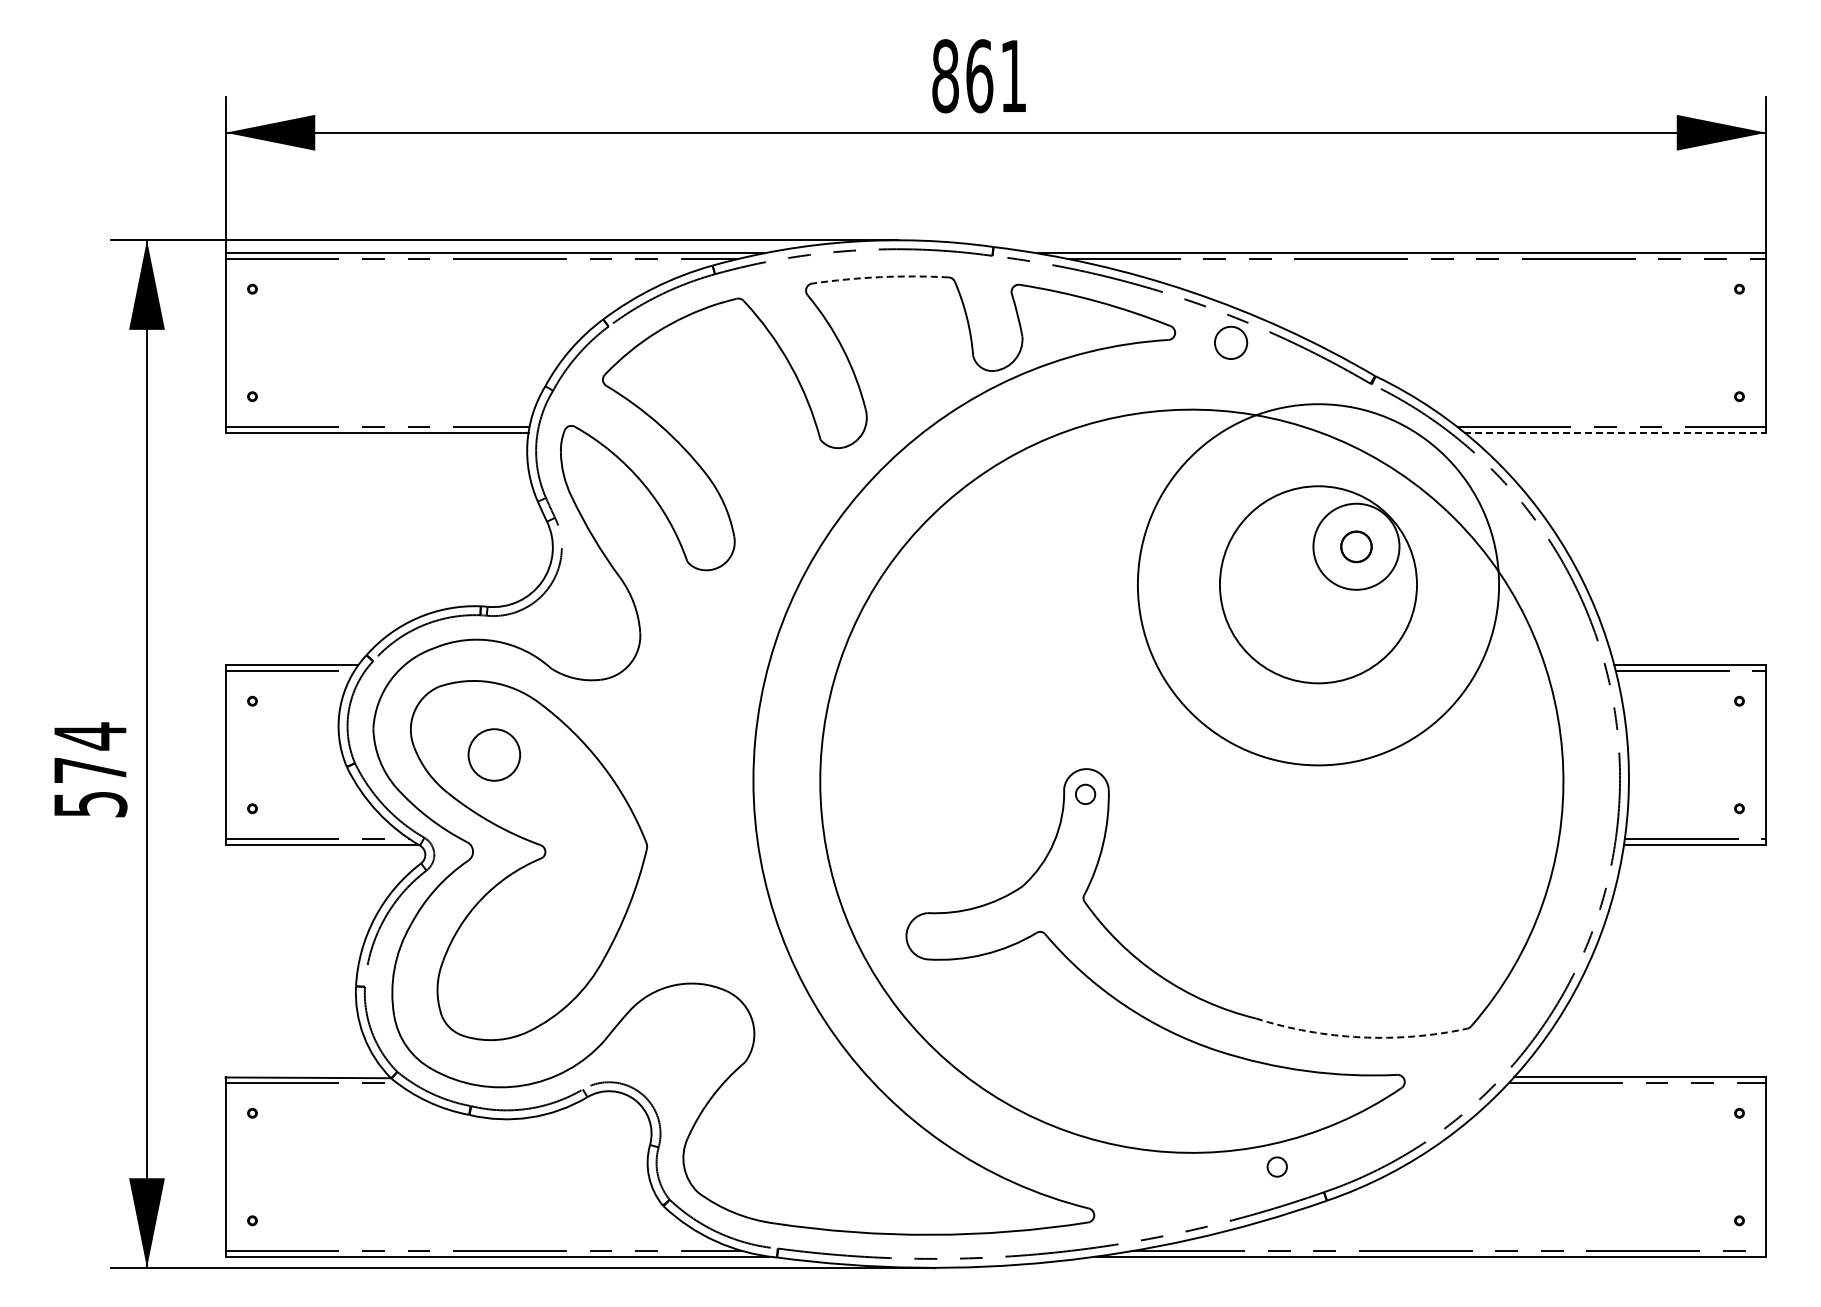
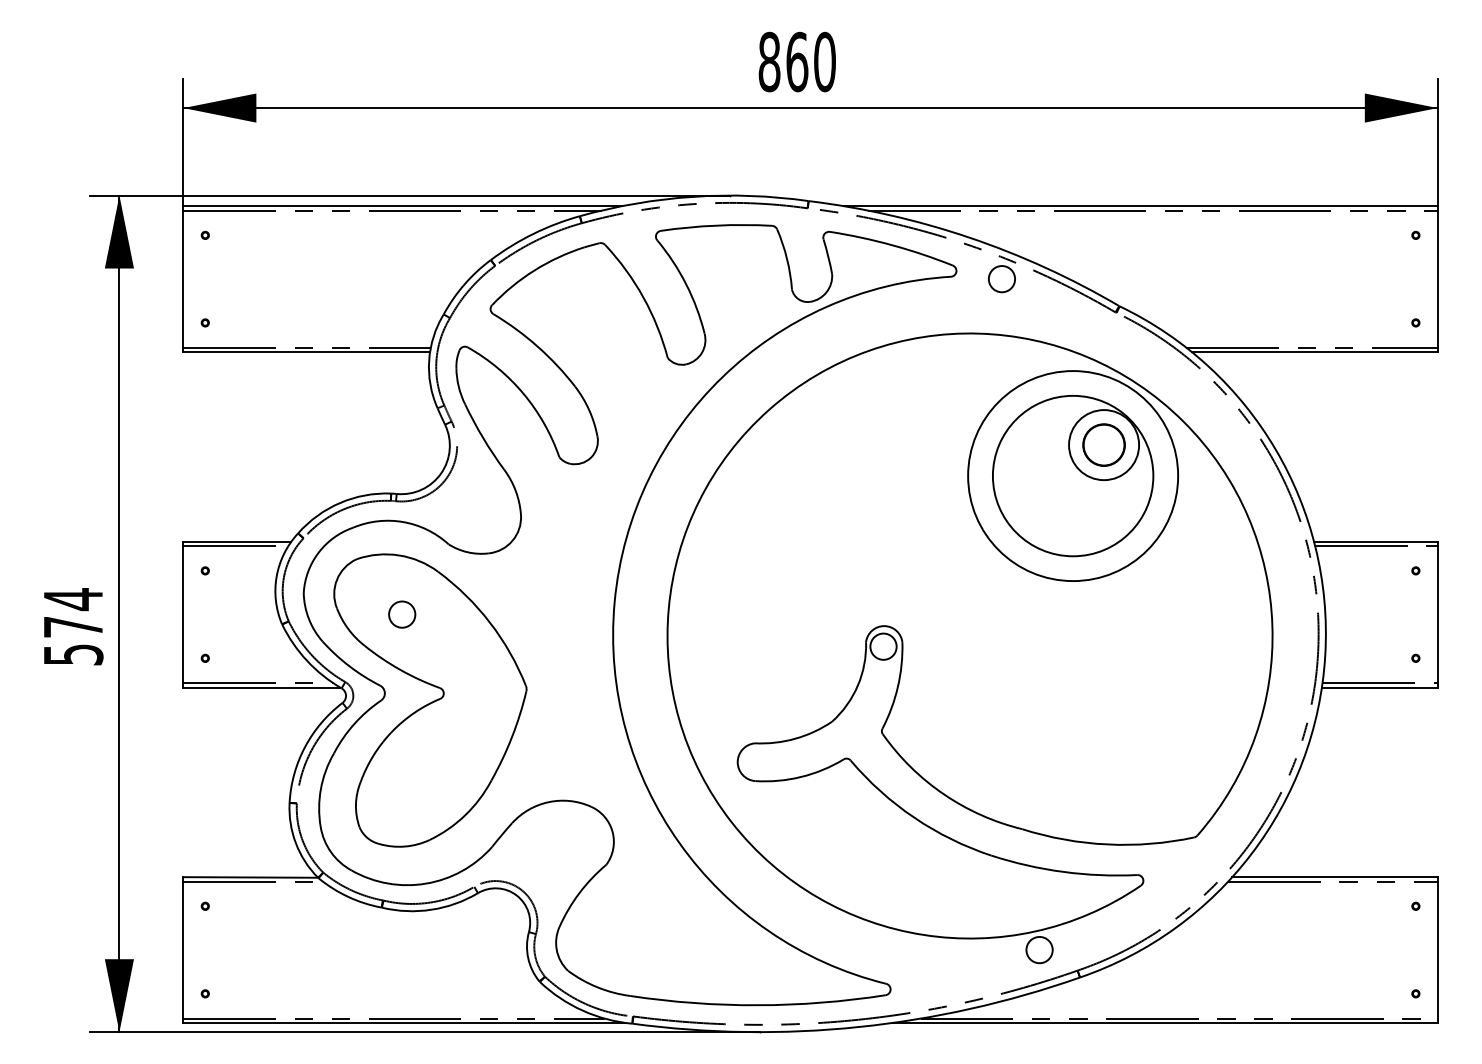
text: (1013, 76) -> (824, 62), 861 -> 860
arc: (880, 277) -> (716, 225), dashed -> solid
line: (1615, 432) -> (1314, 352), dashed -> solid
circle: (1356, 546) -> (1104, 444), size x1.67
circle: (1318, 584) -> (1073, 475), size x0.71
circle: (494, 754) -> (402, 614), size x0.62
circle: (1085, 794) -> (883, 646), size x1.67
arc: (1361, 1037) -> (1108, 844), dashed -> solid
circle: (1277, 1166) -> (1039, 949), size x1.67

